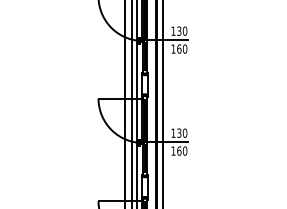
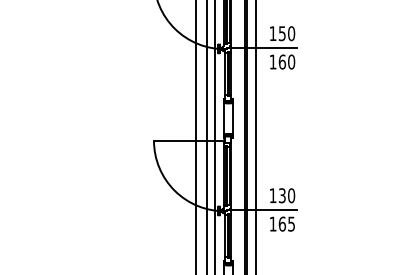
text: (179, 30) -> (282, 32), 130 -> 150
text: (184, 150) -> (290, 223), 160 -> 165

